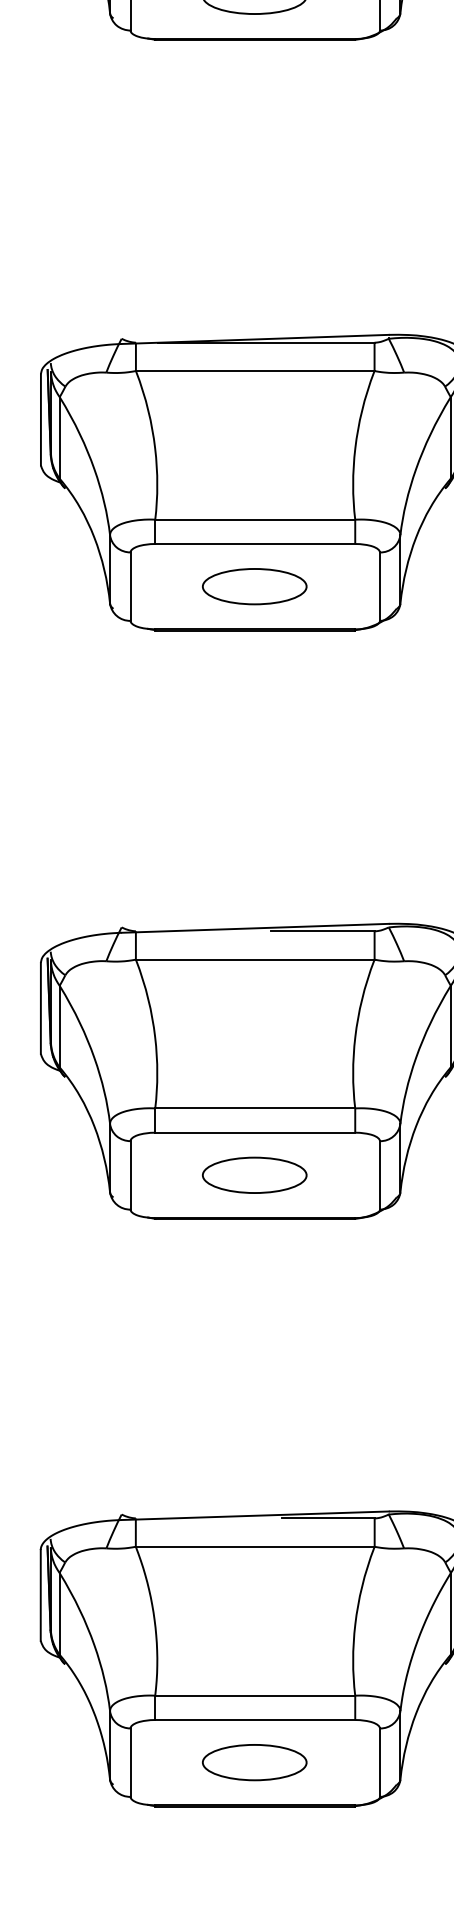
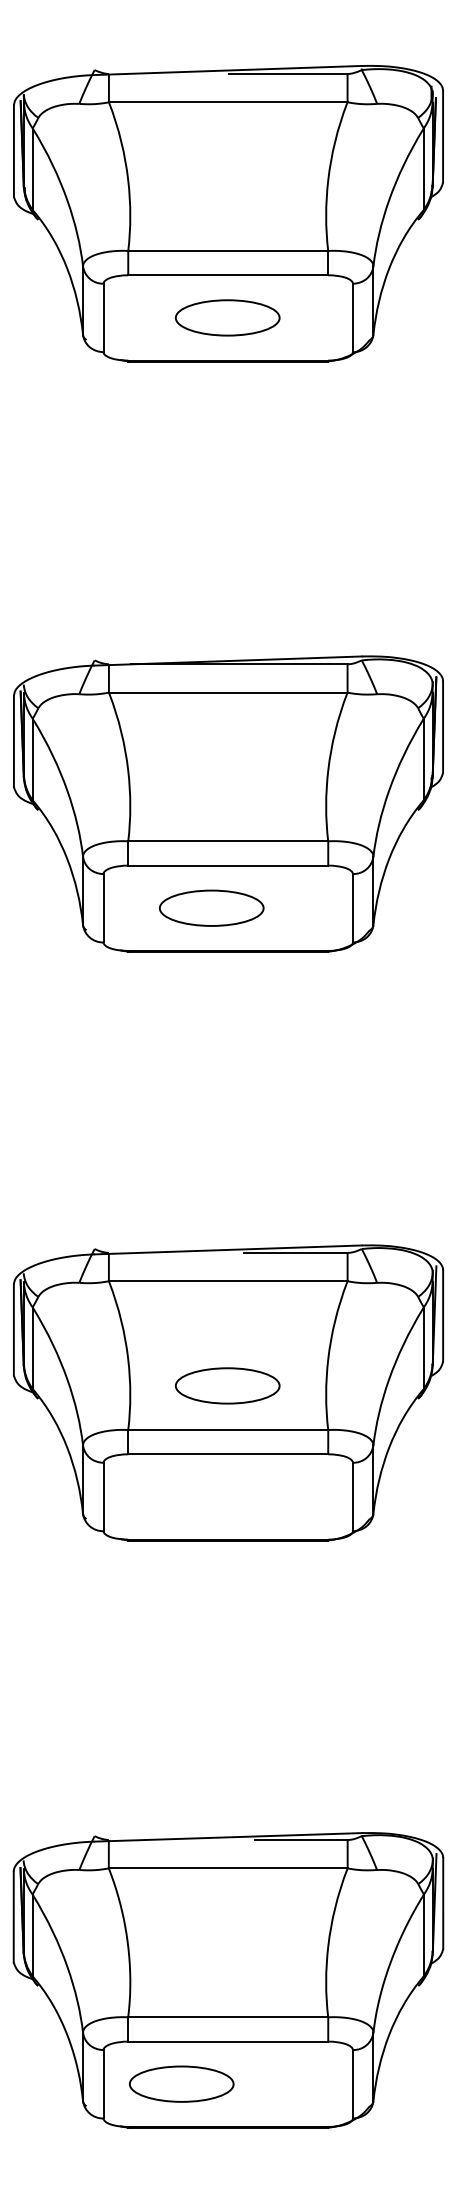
part: (254, 585) -> (211, 907), moved
part: (254, 1174) -> (227, 1385), moved
part: (254, 1761) -> (181, 2083), moved

